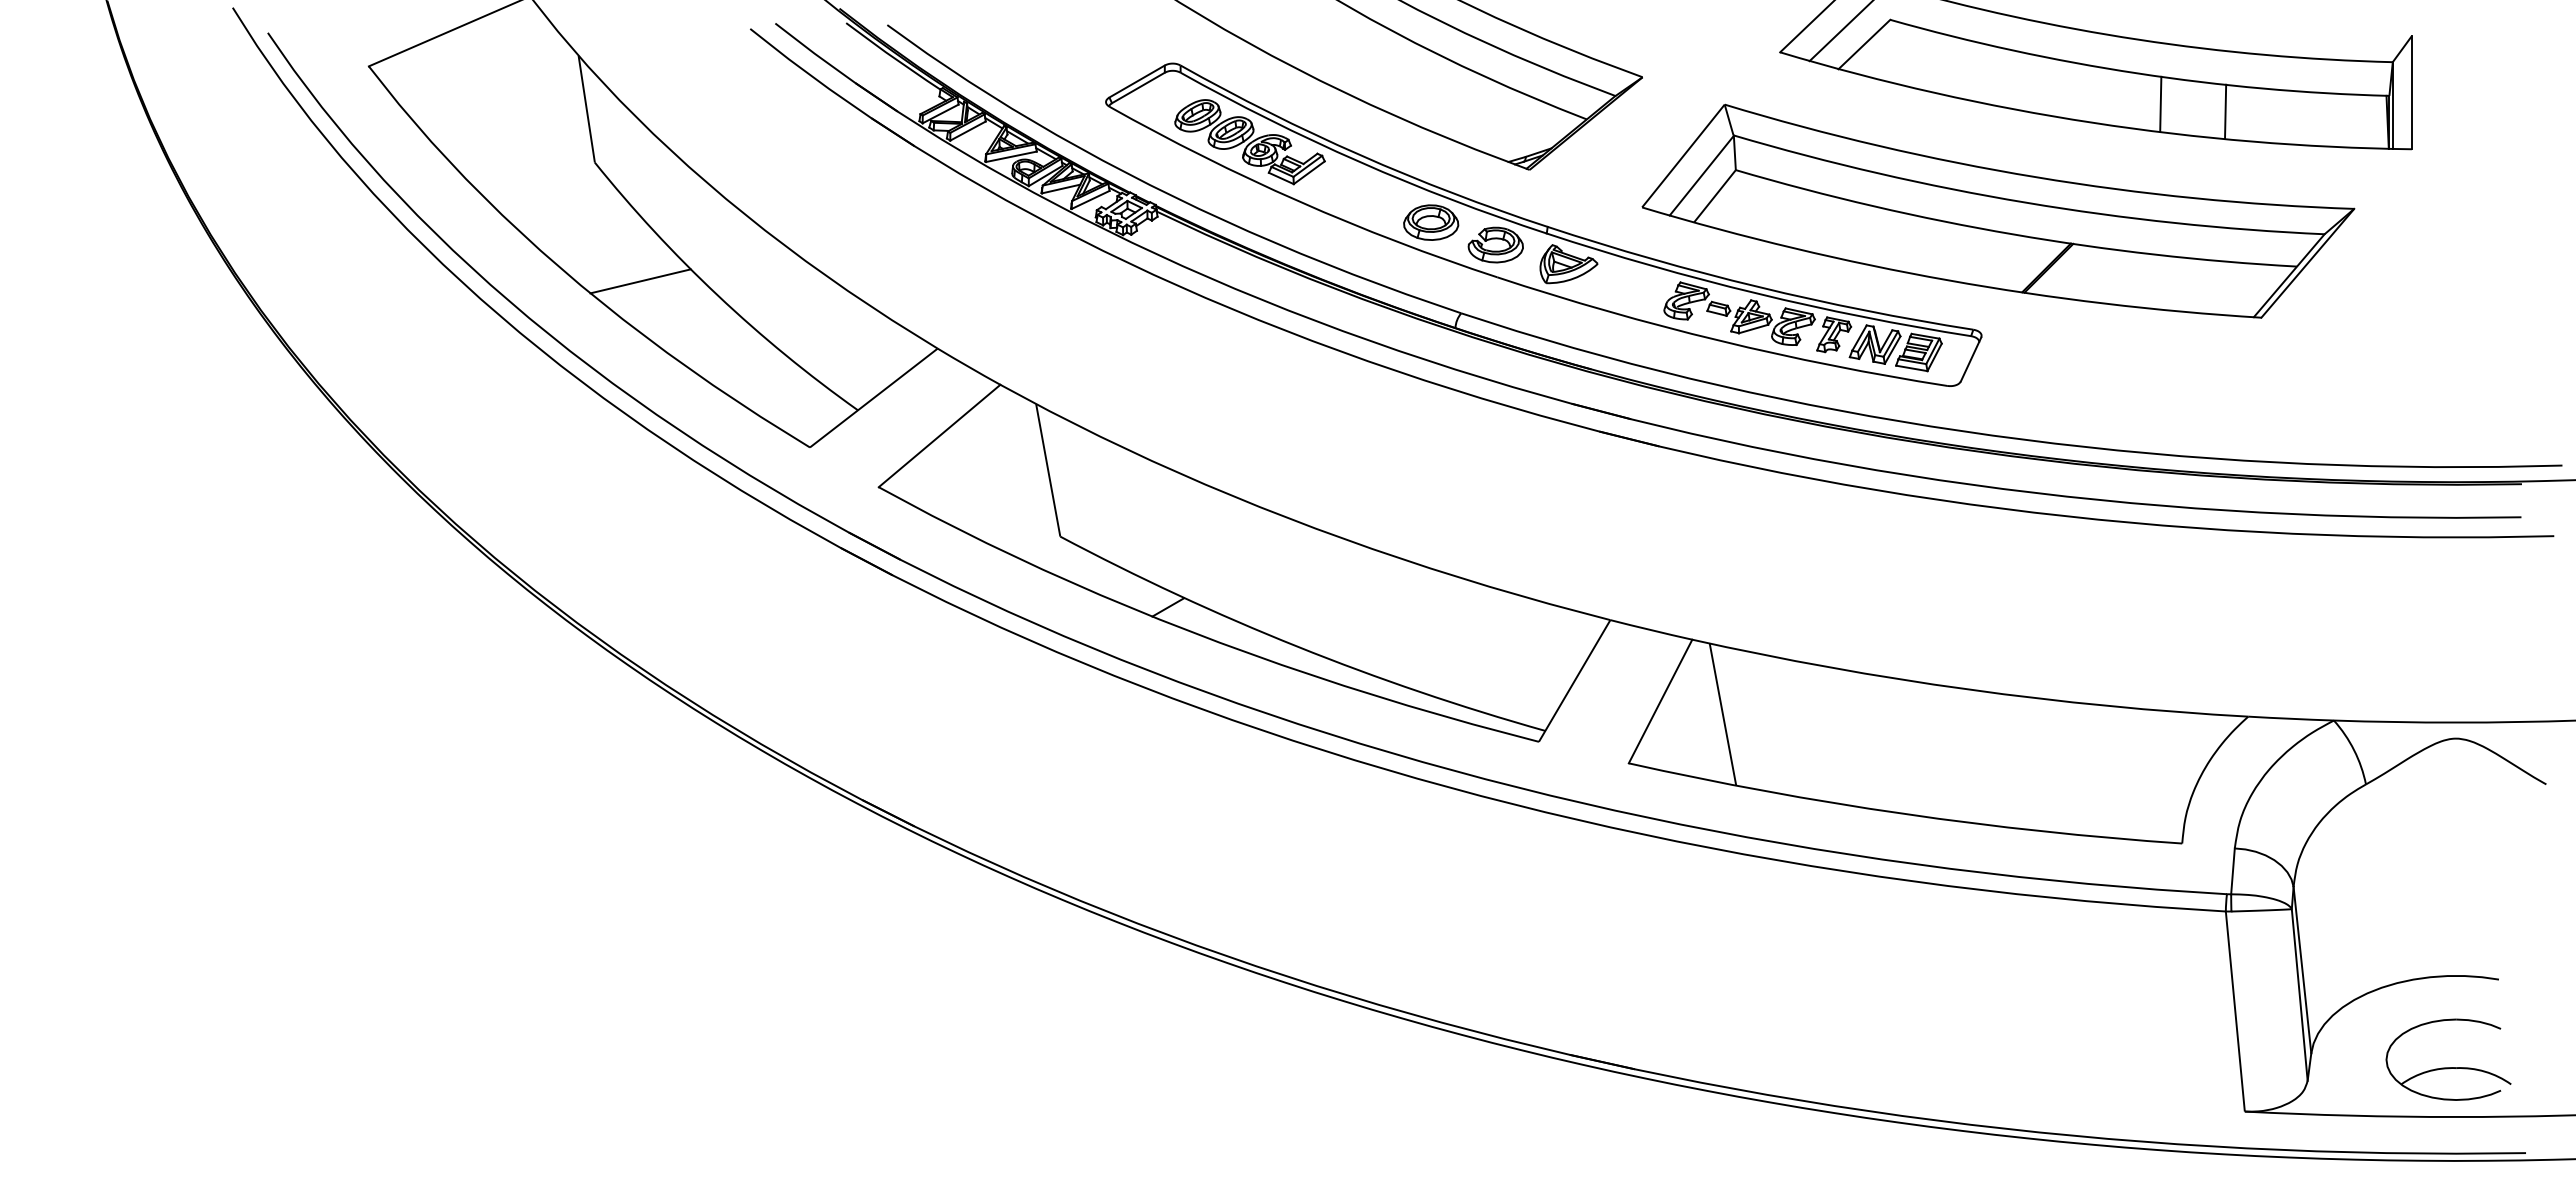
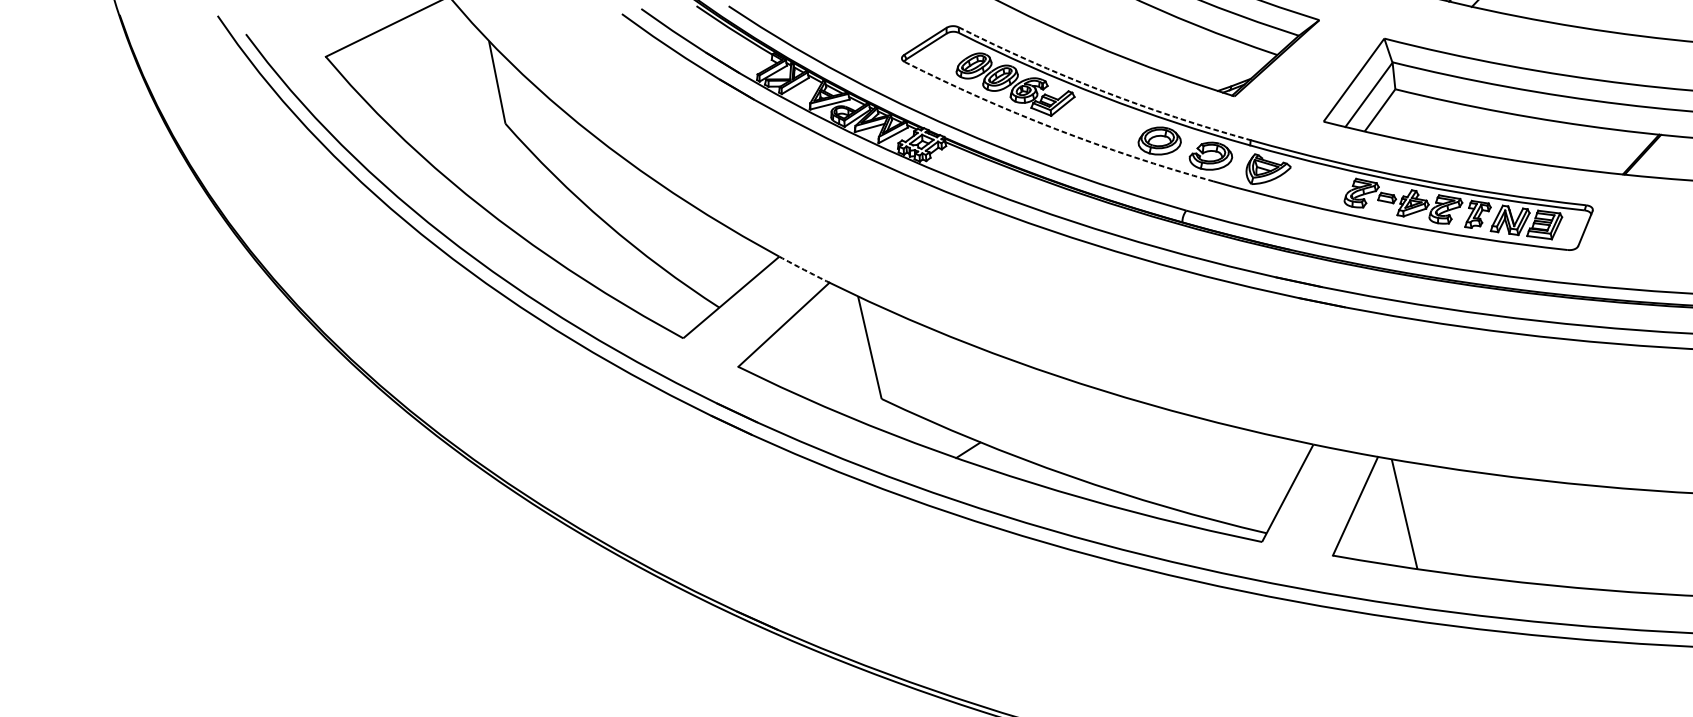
arc: (1360, 155) -> (1102, 91), solid -> dashed
arc: (1299, 201) -> (1056, 129), solid -> dashed
line: (640, 281) -> (545, 214), removed
arc: (968, 367) -> (804, 270), solid -> dashed

